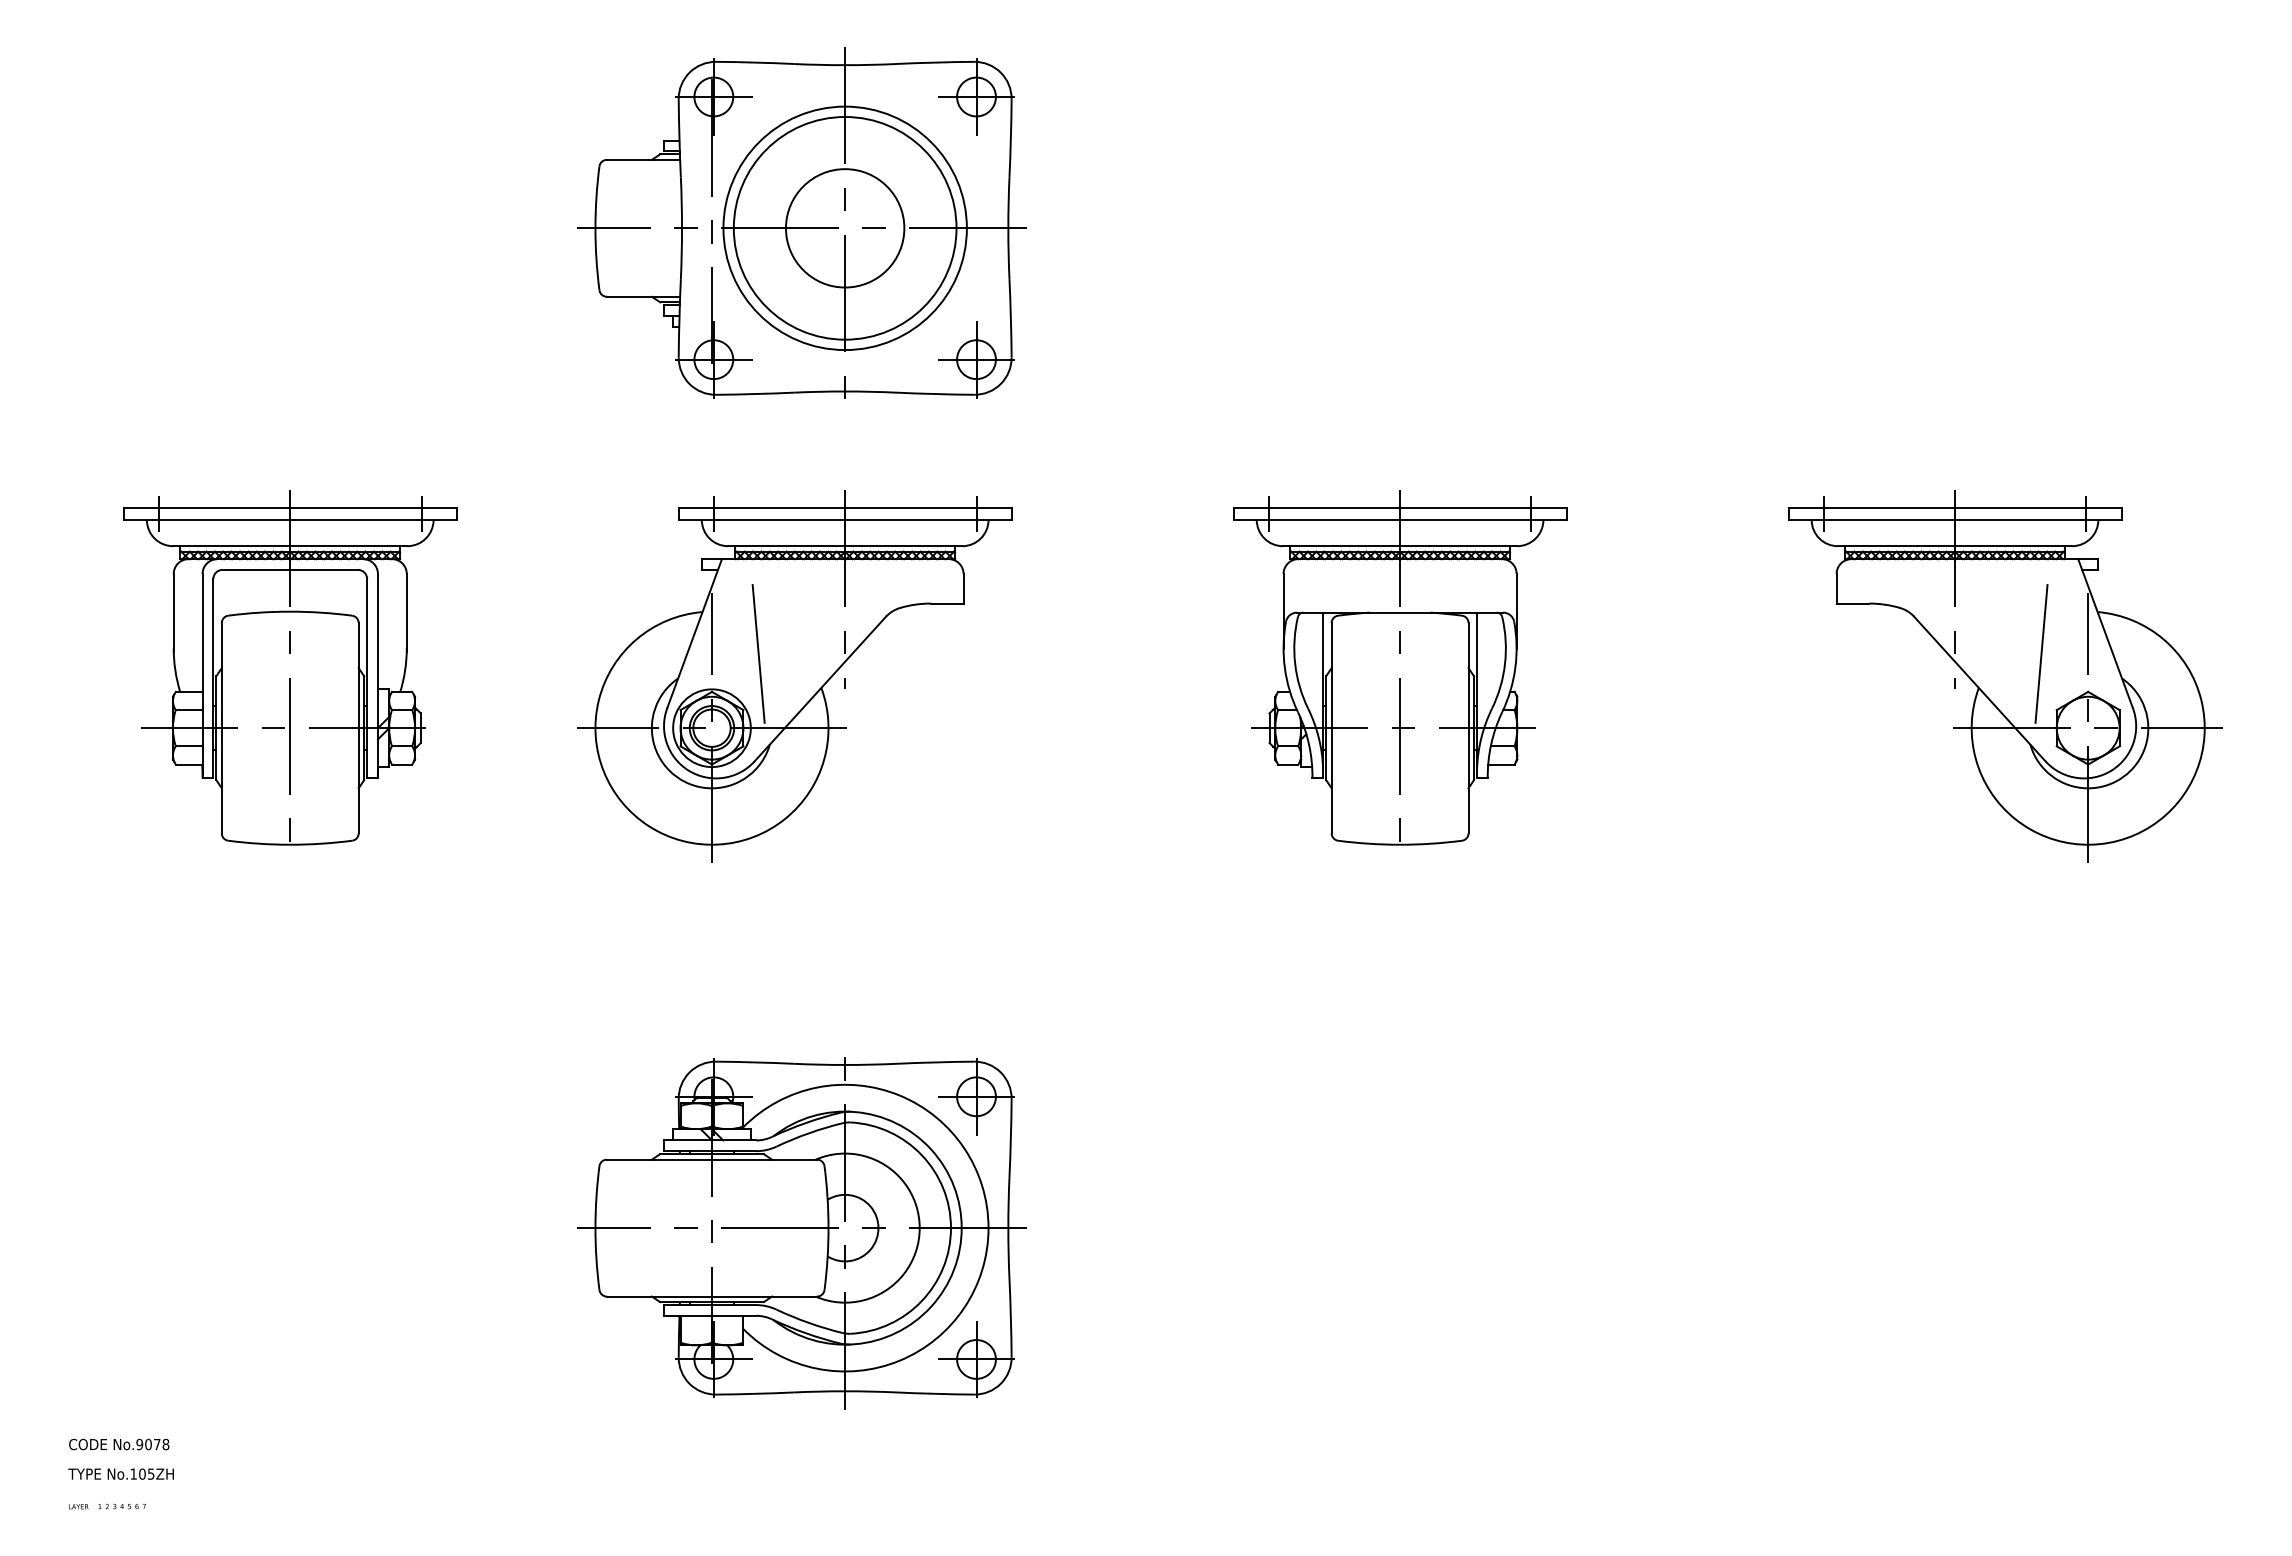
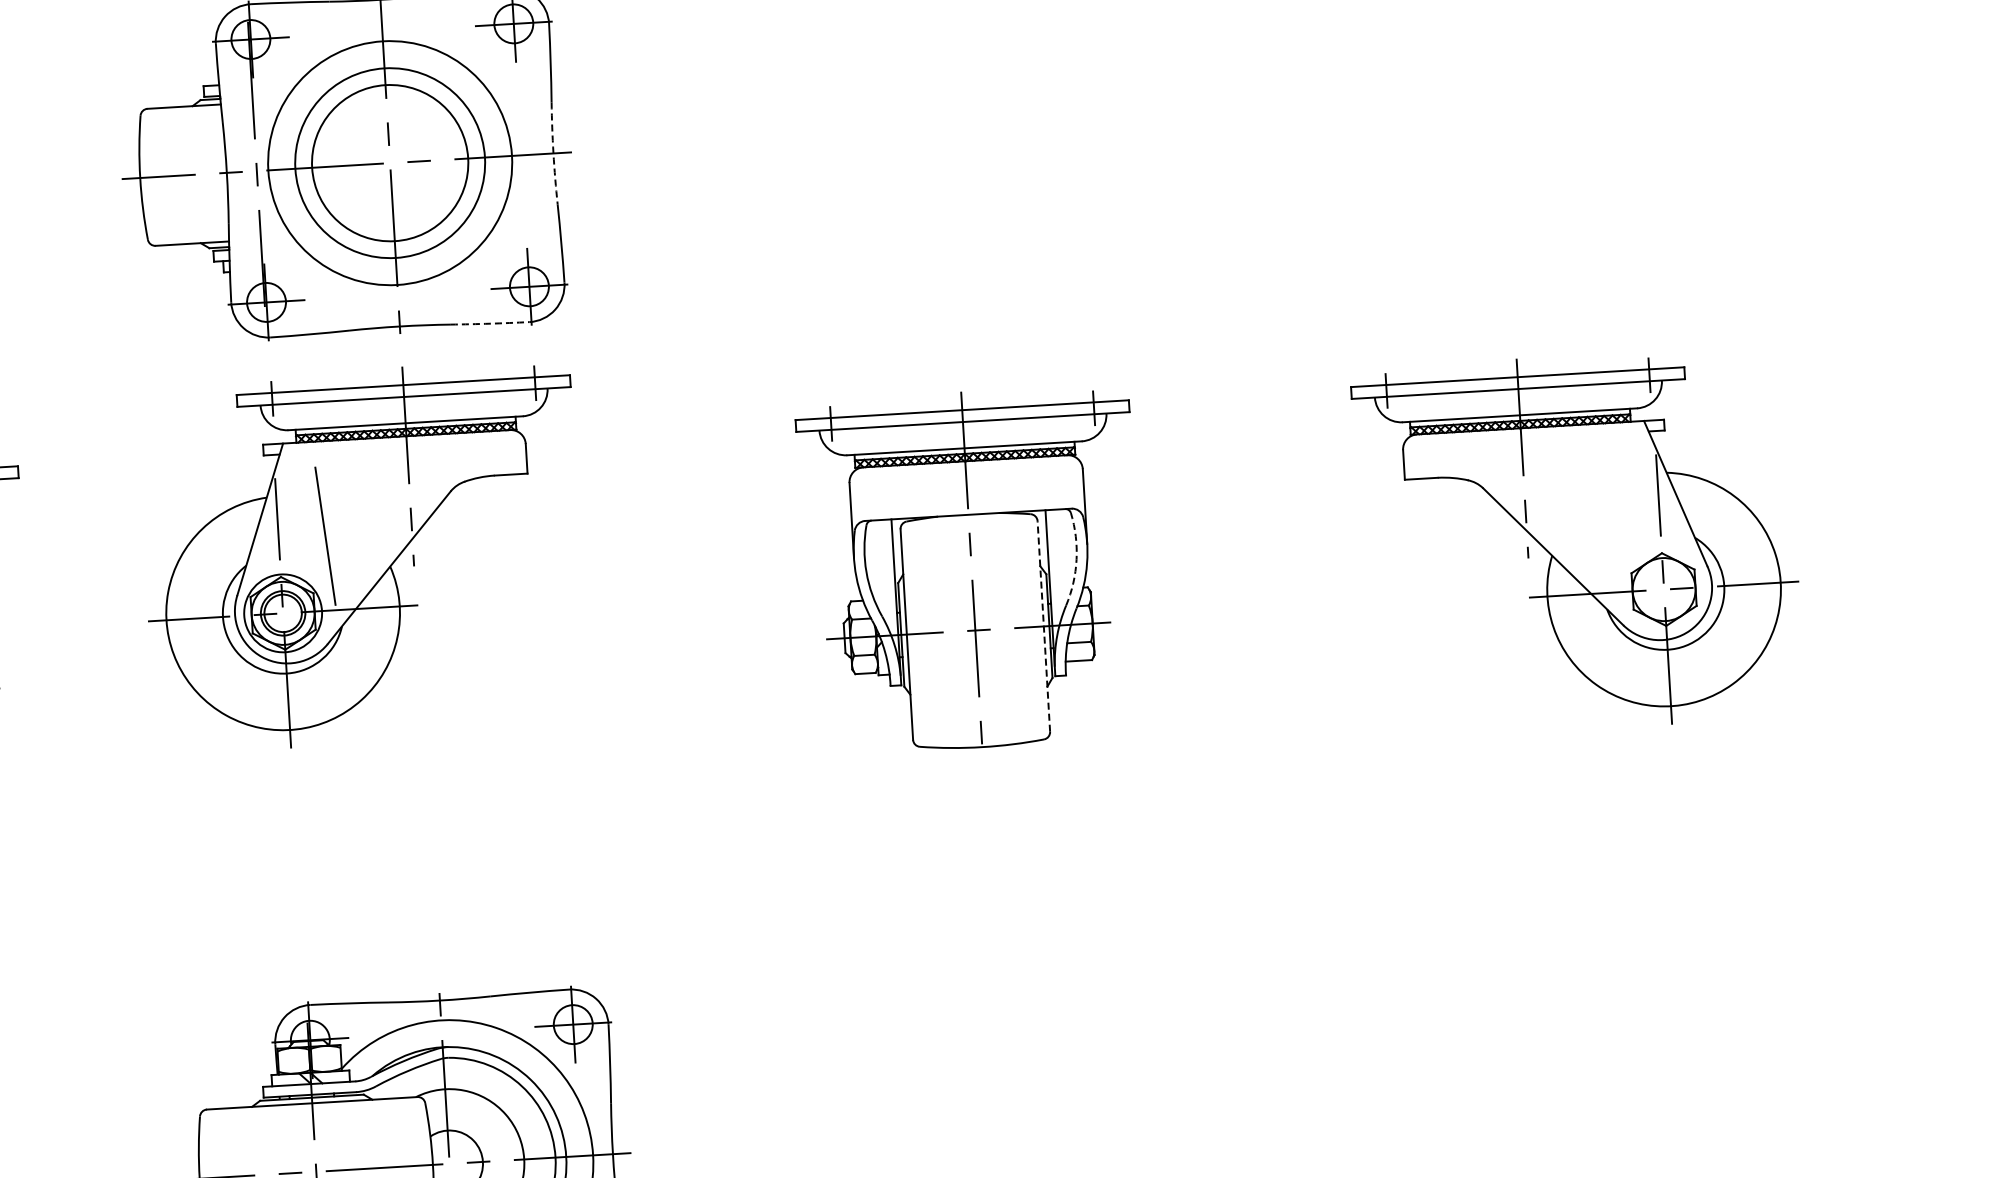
circle: (844, 227) -> (389, 162), size x0.7
circle: (844, 228) -> (389, 163), size x1.6
arc: (1008, 228) -> (553, 153), solid -> dashed
arc: (935, 394) -> (490, 324), solid -> dashed
line: (2041, 653) -> (1612, 517), removed
arc: (1505, 663) -> (1076, 559), solid -> dashed
part: (794, 676) -> (362, 556), moved
line: (1468, 727) -> (1043, 625), solid -> dashed

